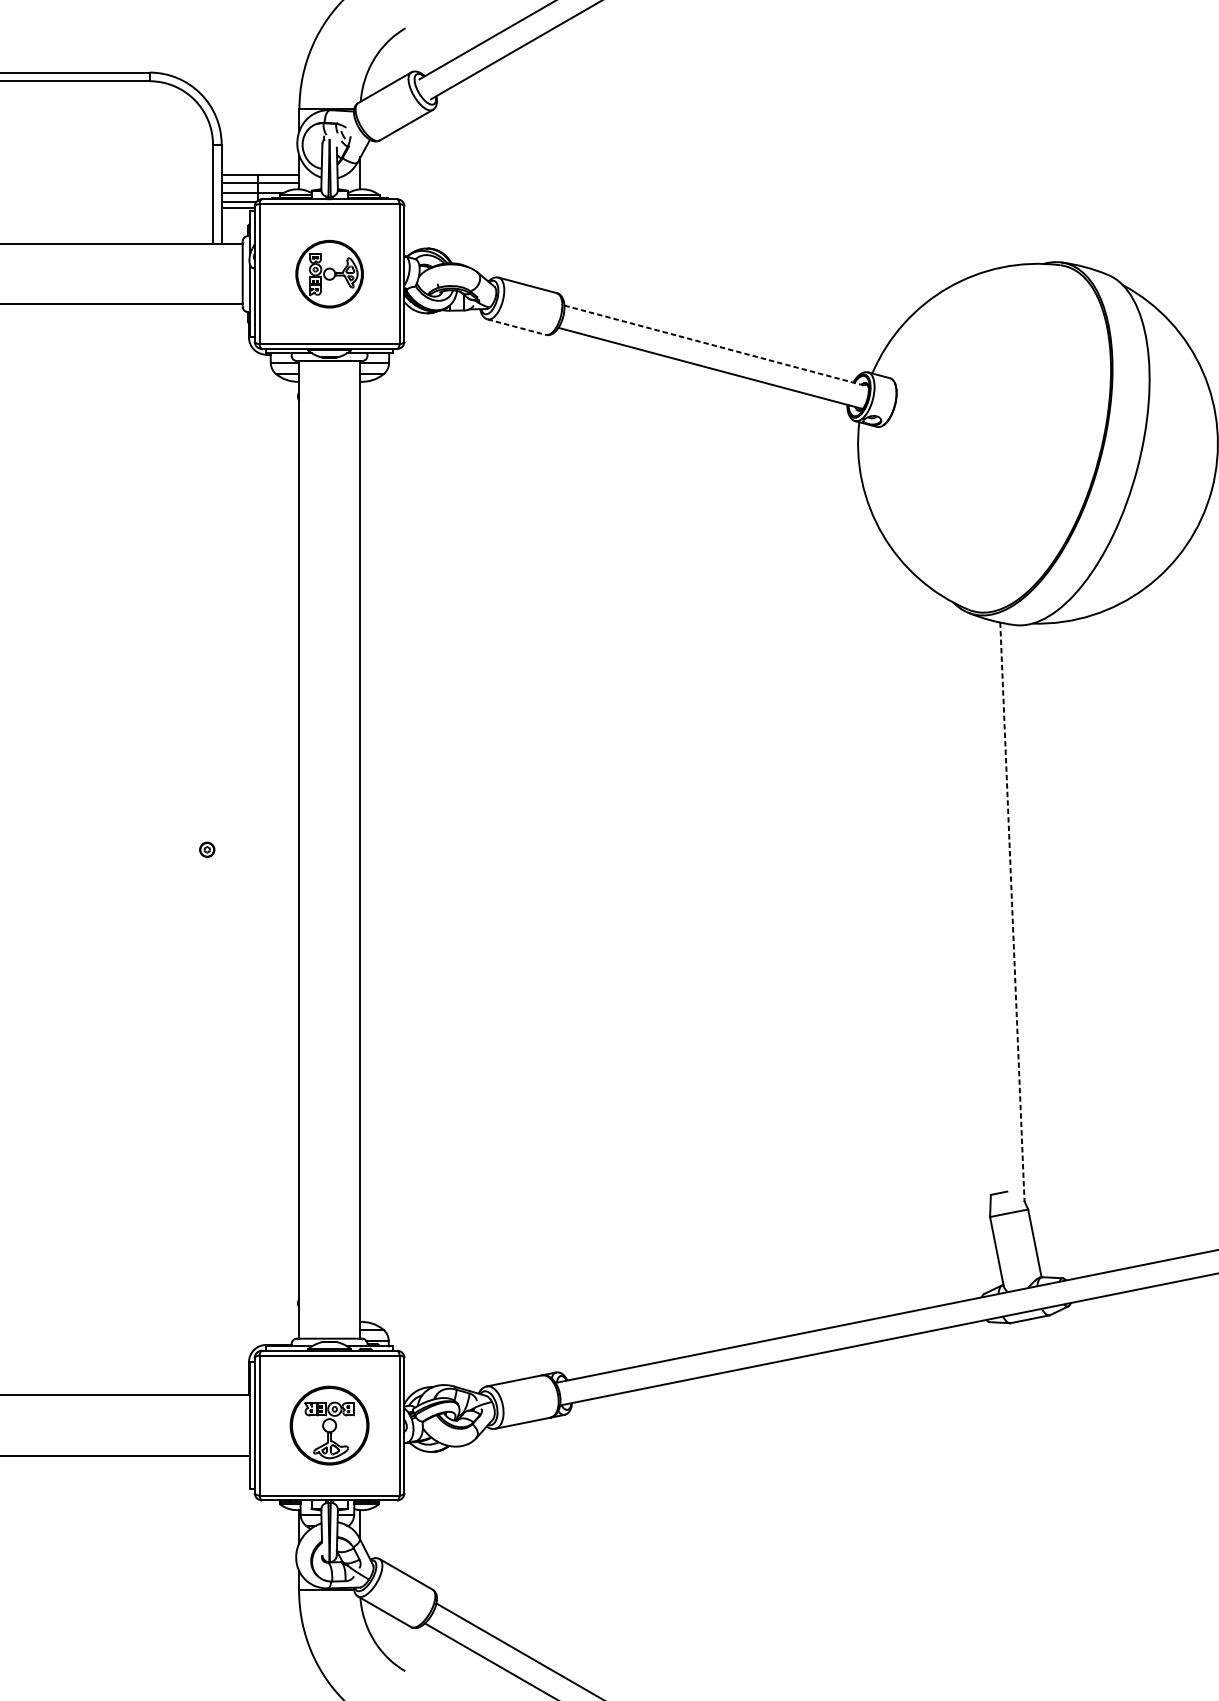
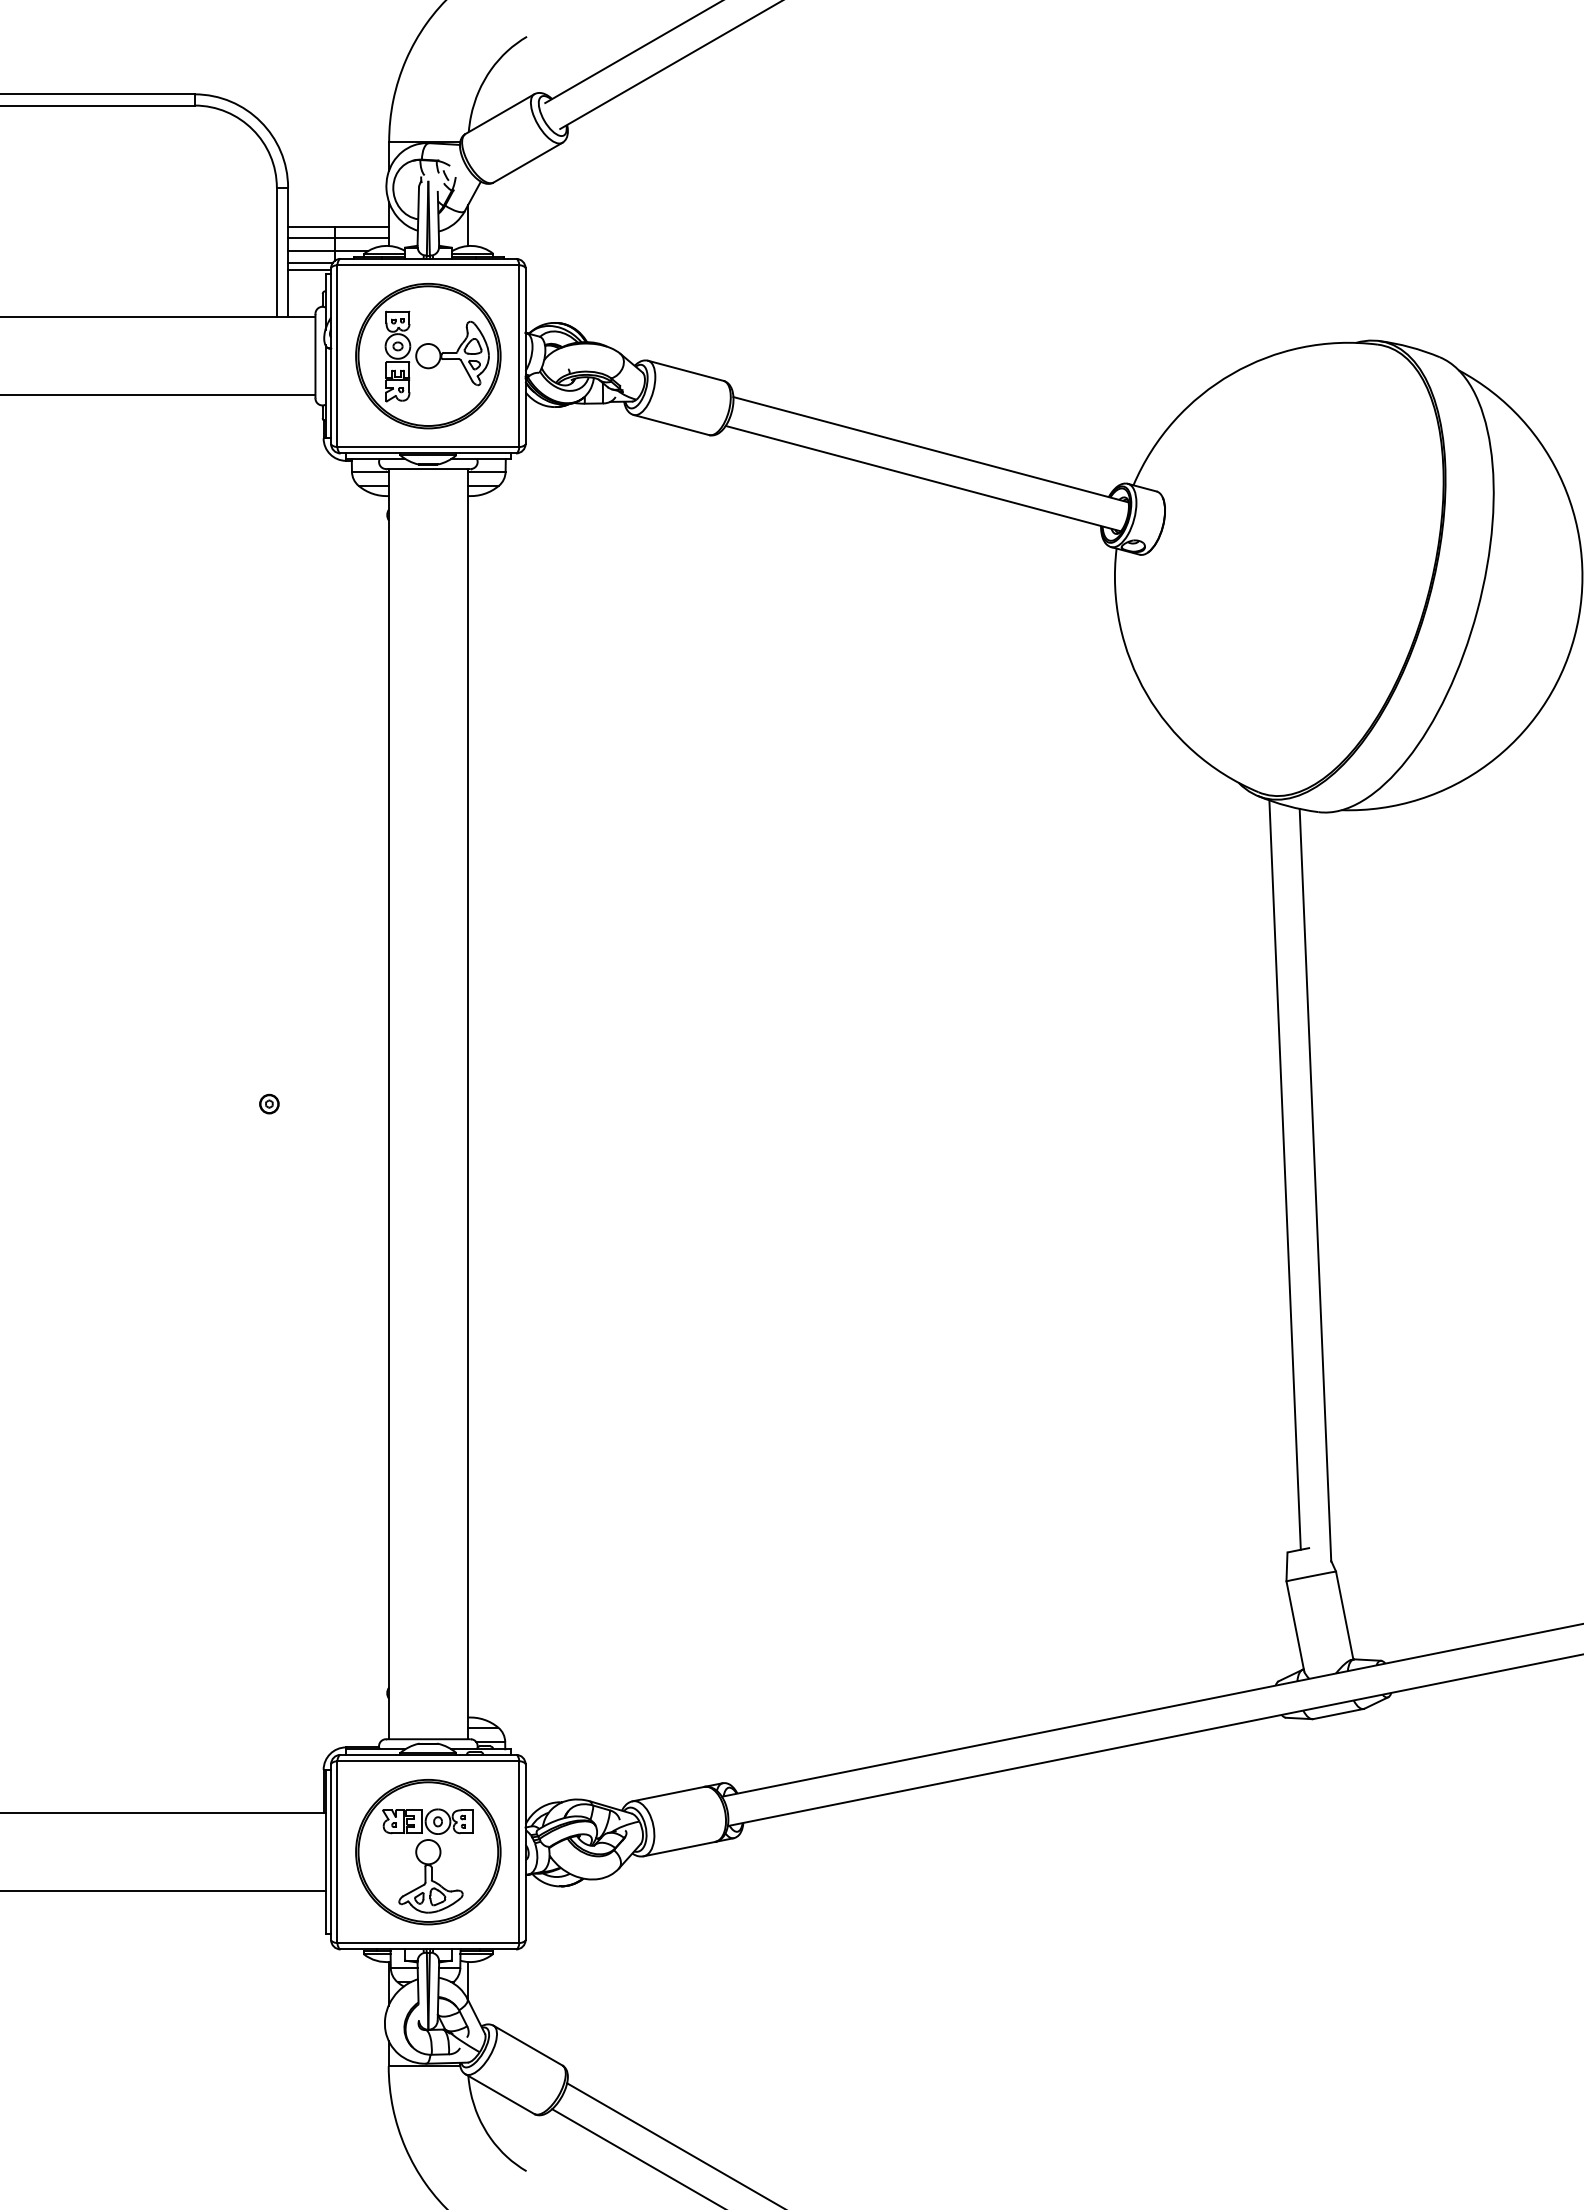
part: (329, 274) -> (428, 356), size x1.67
line: (516, 327) -> (671, 425), dashed -> solid
line: (716, 345) -> (931, 449), dashed -> solid
line: (988, 903) -> (1284, 1174), added
line: (1012, 912) -> (1315, 1185), dashed -> solid
part: (329, 1425) -> (428, 1852), size x1.43

